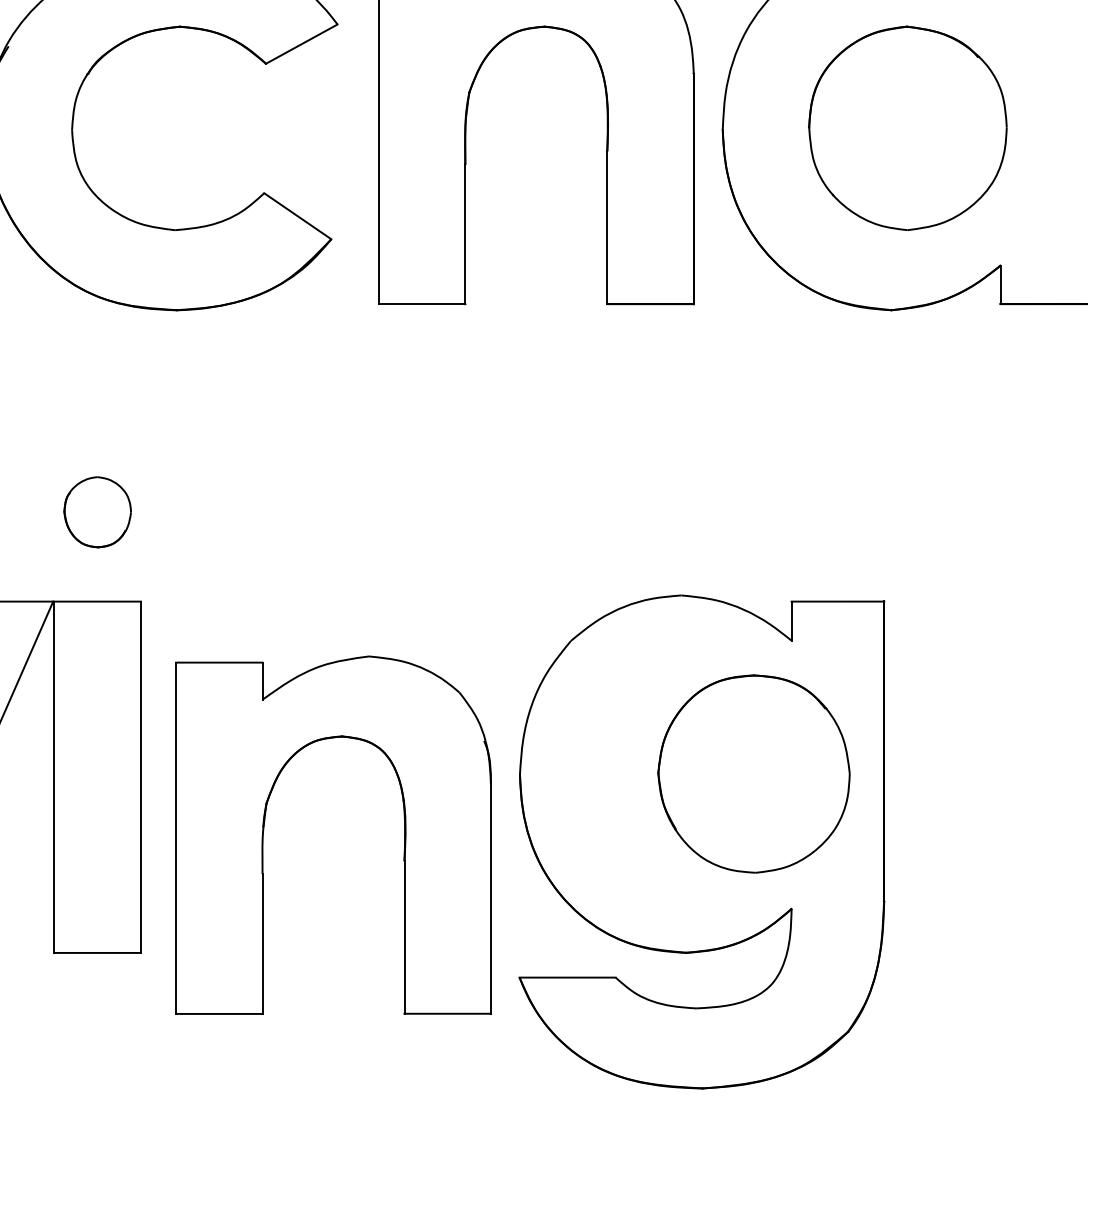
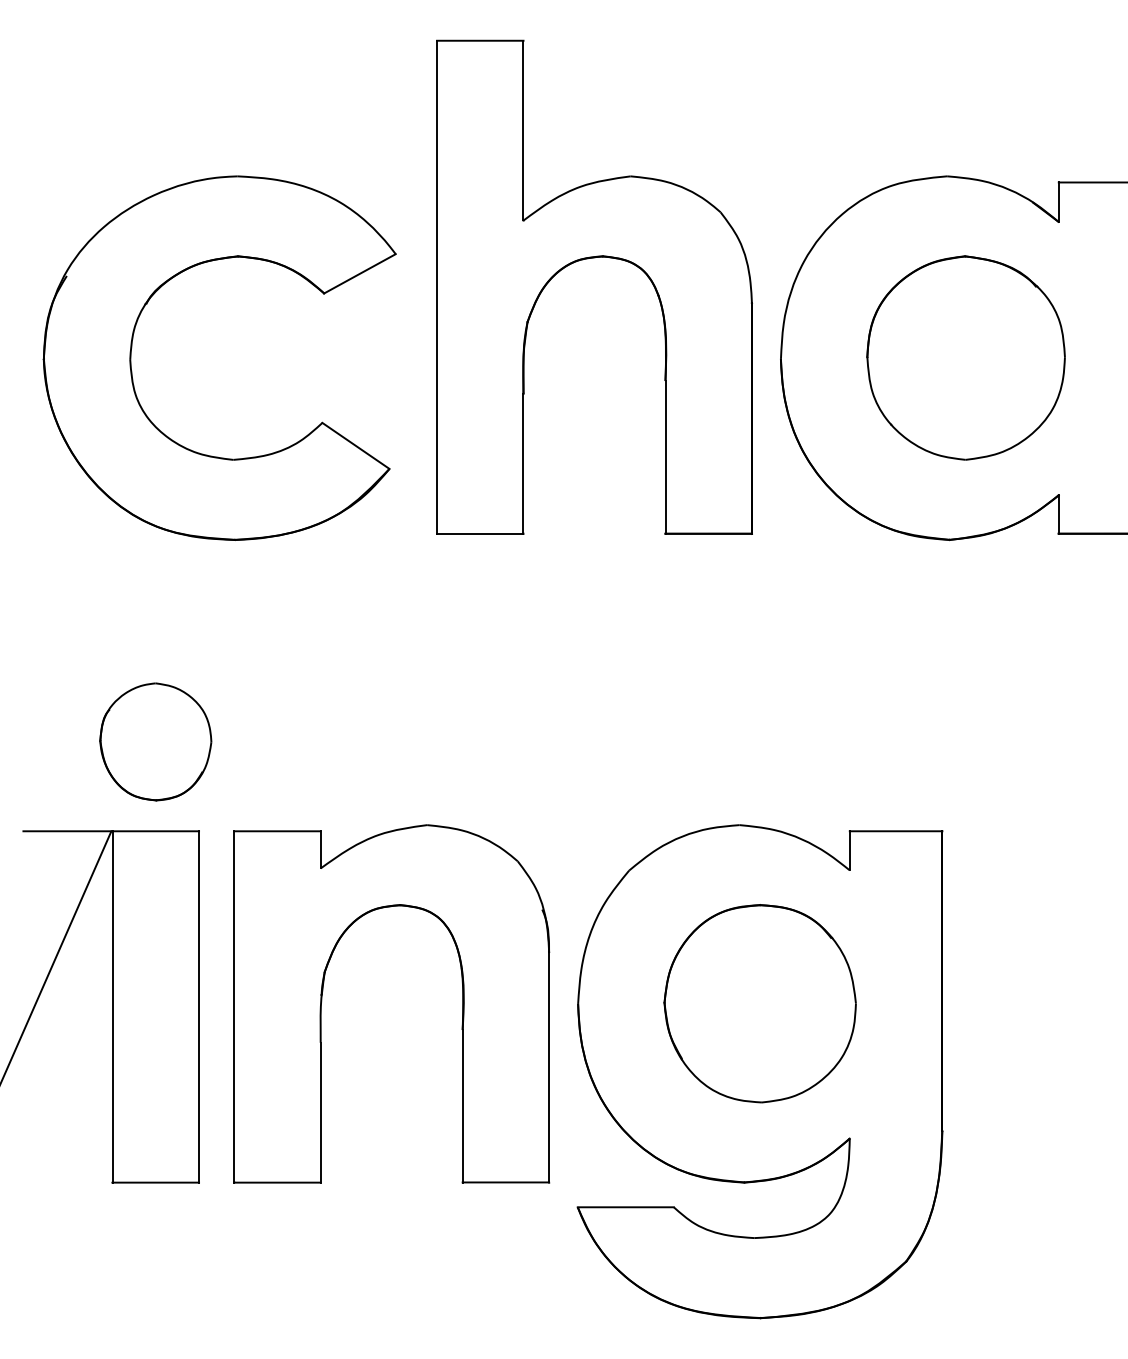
part: (97, 511) -> (155, 741), size x1.67
part: (753, 773) -> (759, 1003), moved
part: (264, 832) -> (322, 1001), moved

